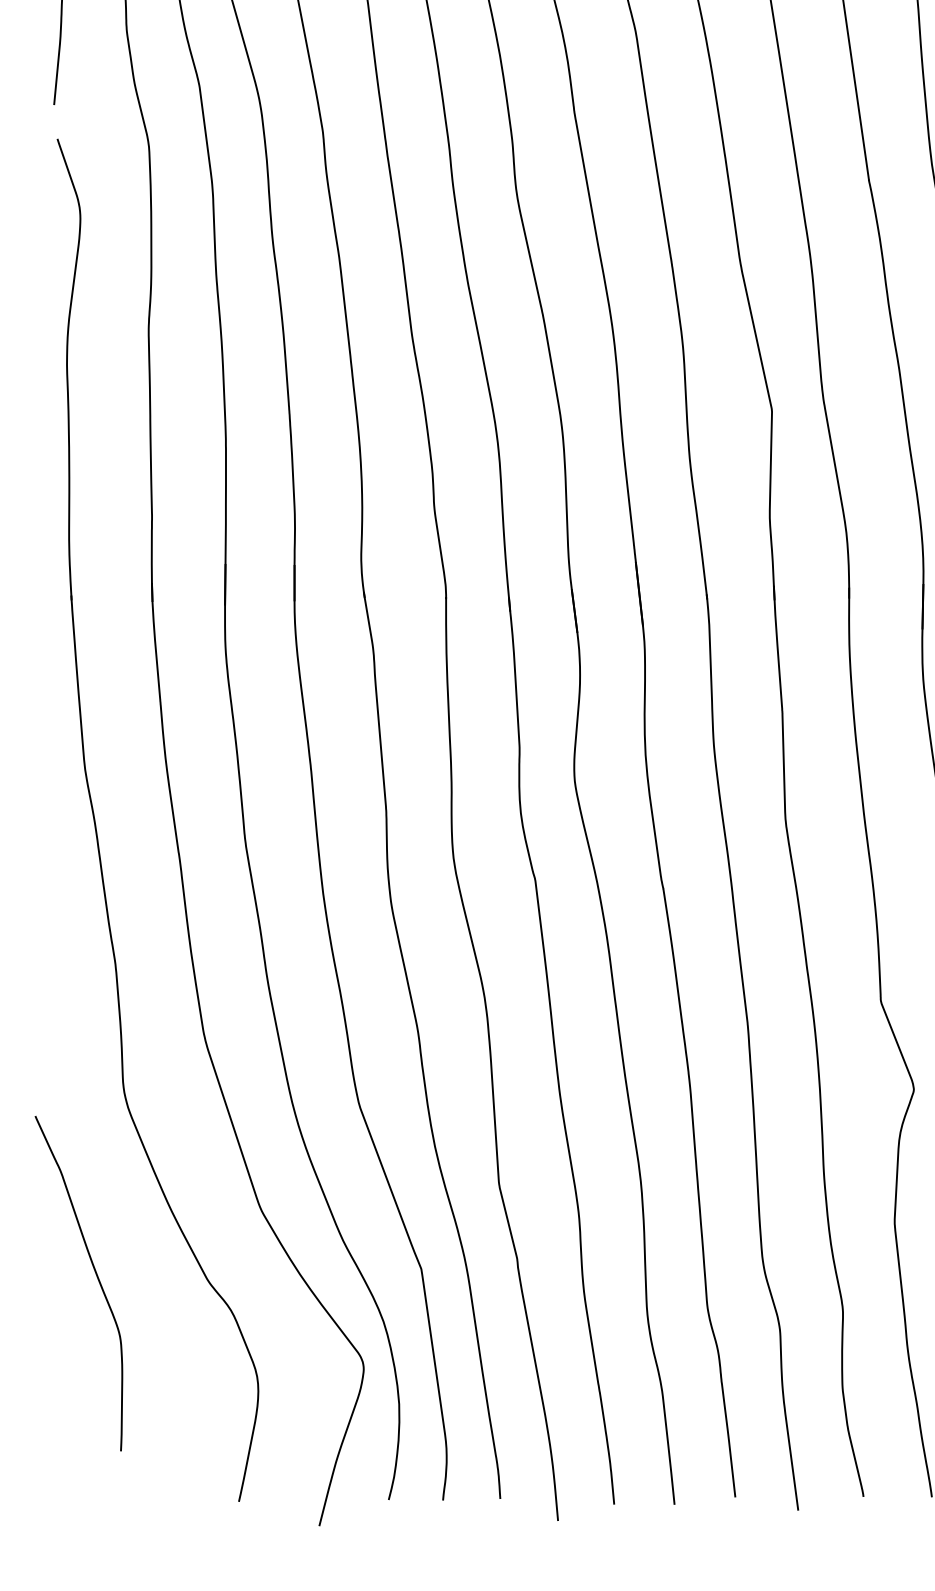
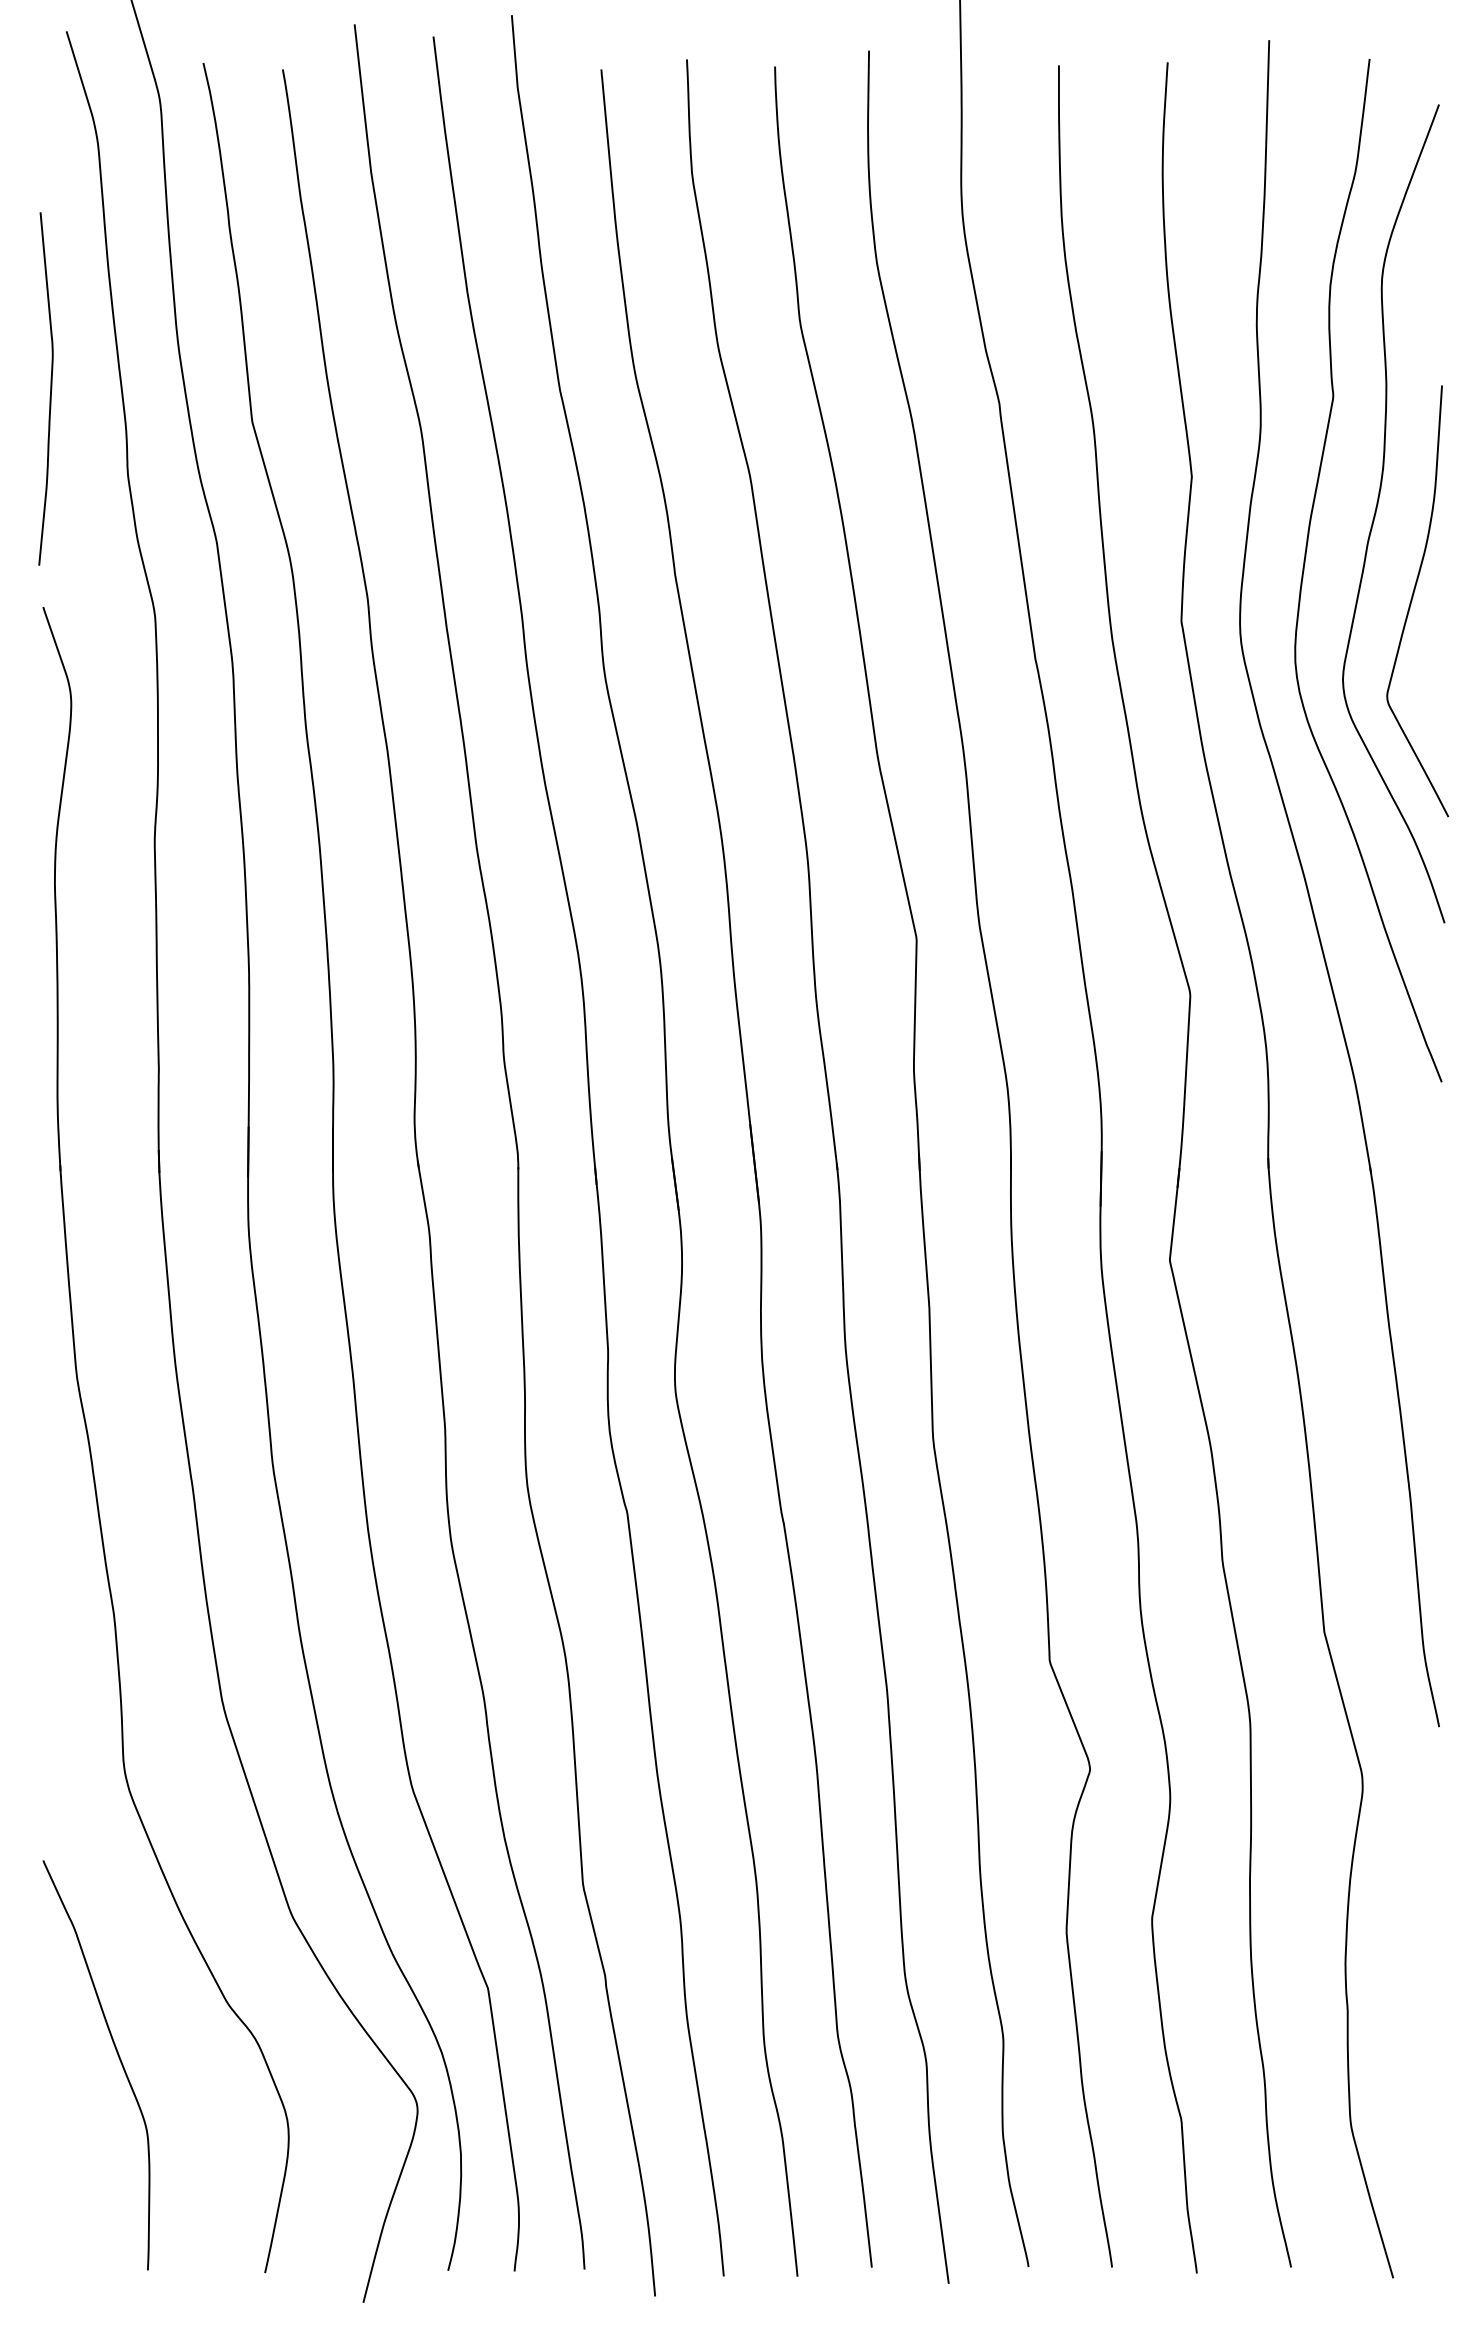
curve: (96, 1278) -> (118, 2058), moved

